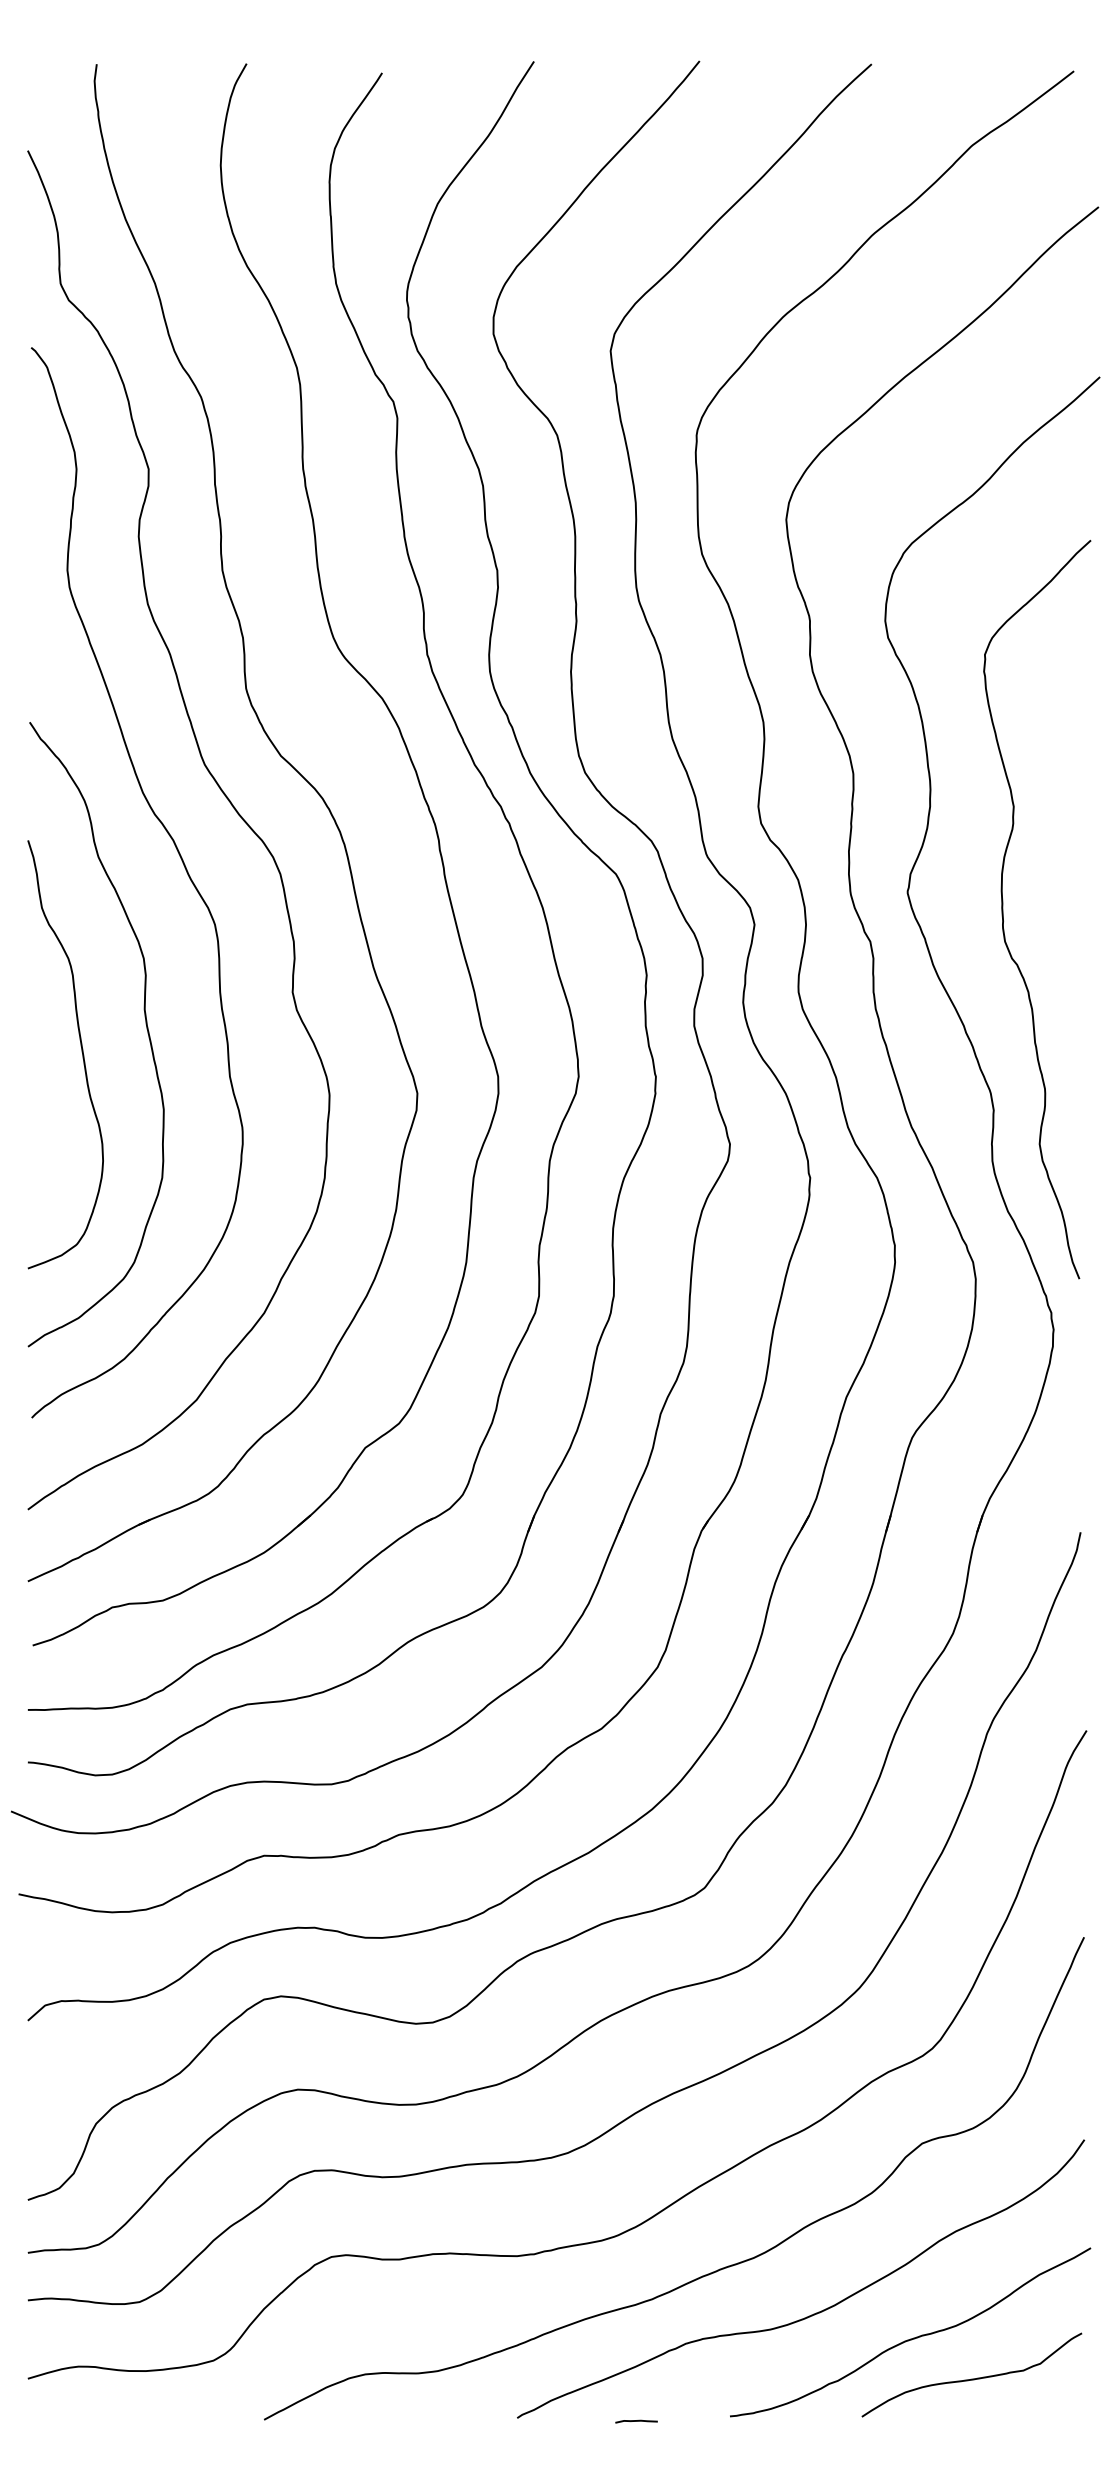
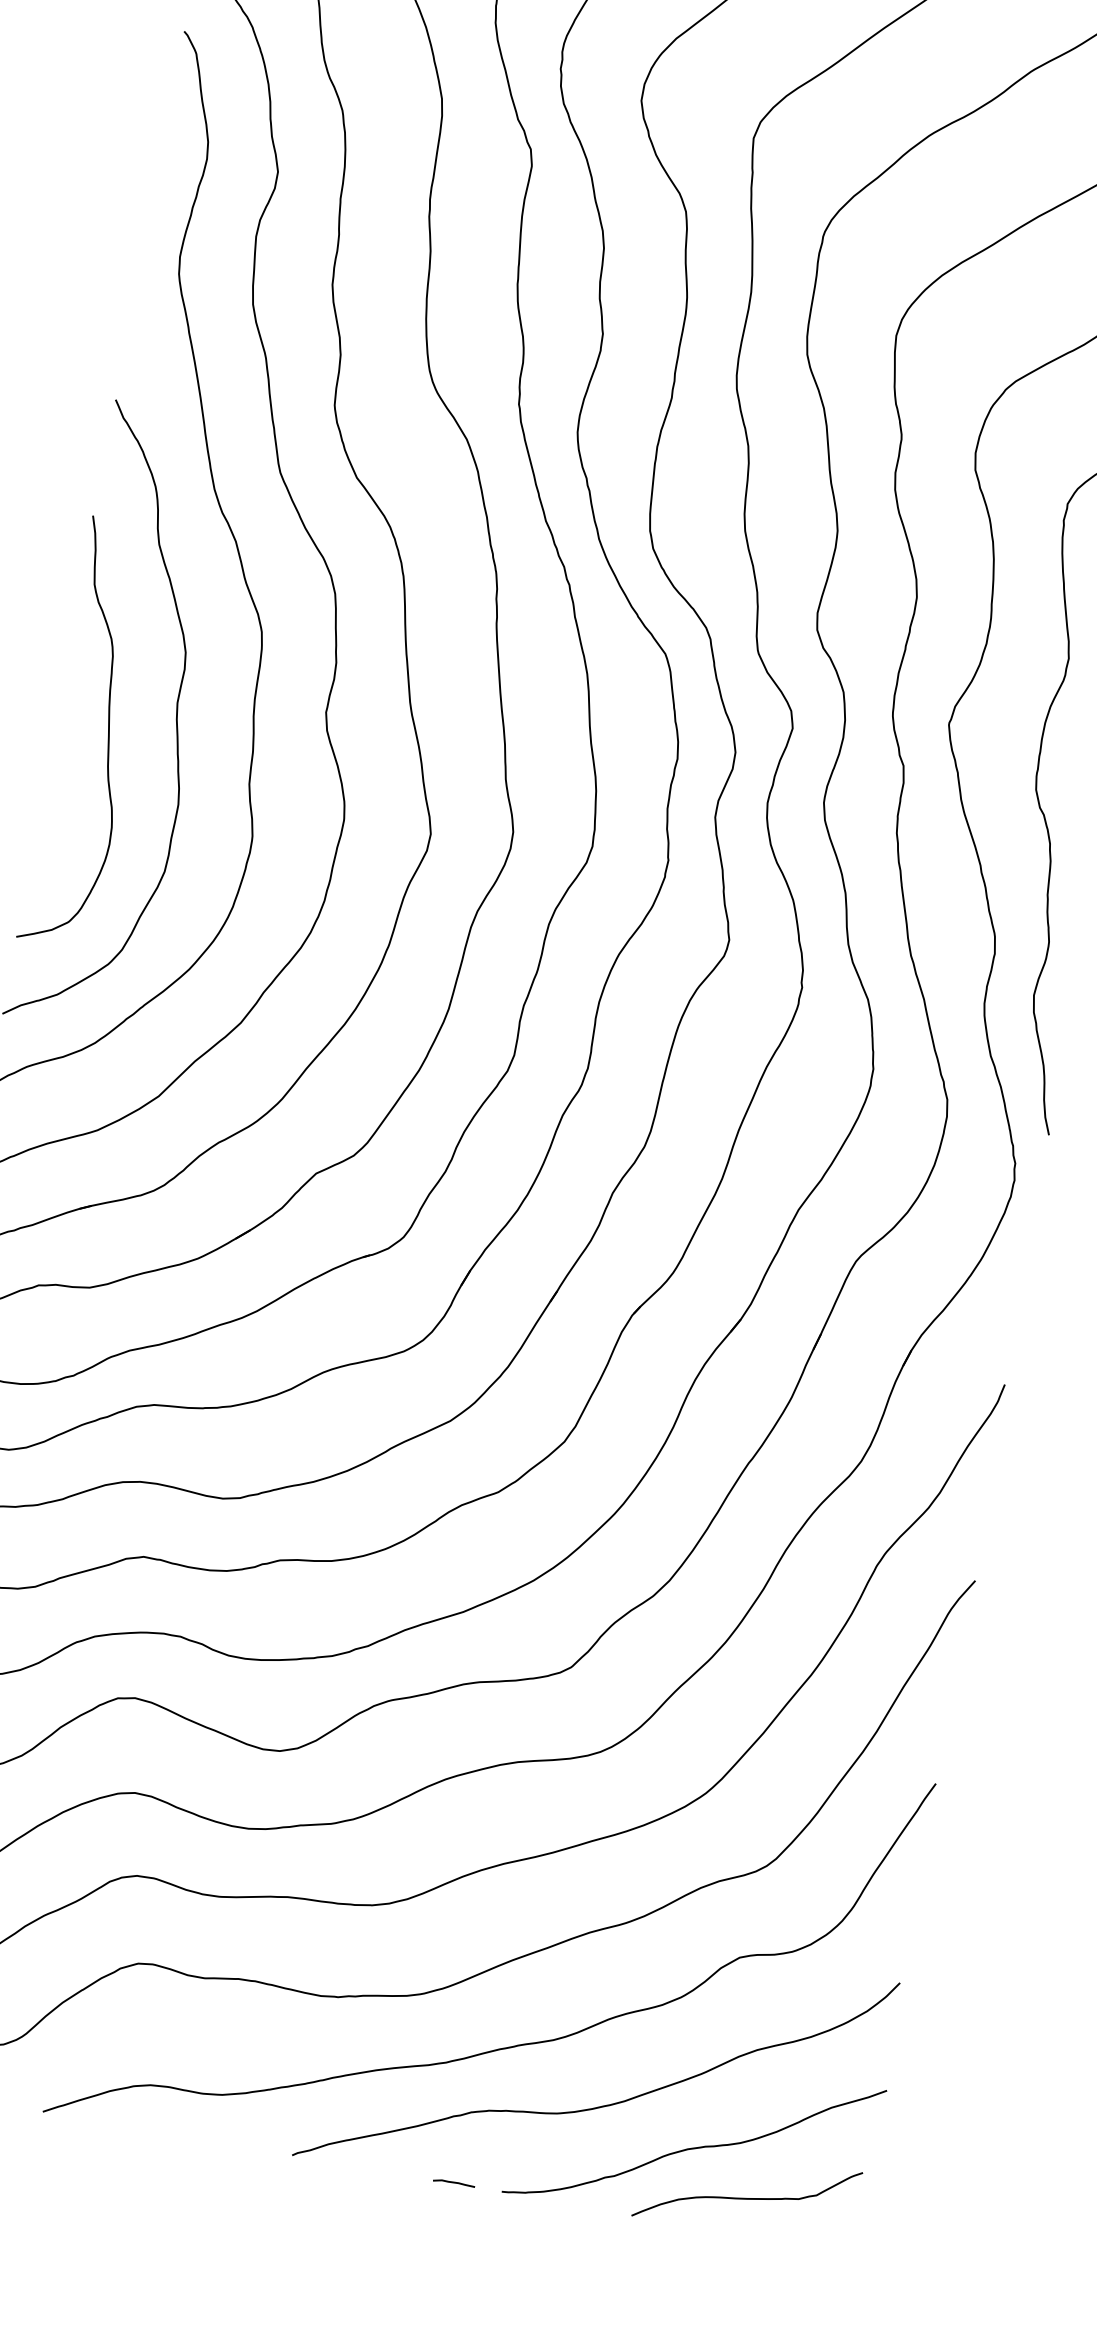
curve: (636, 2421) -> (454, 2183), moved

